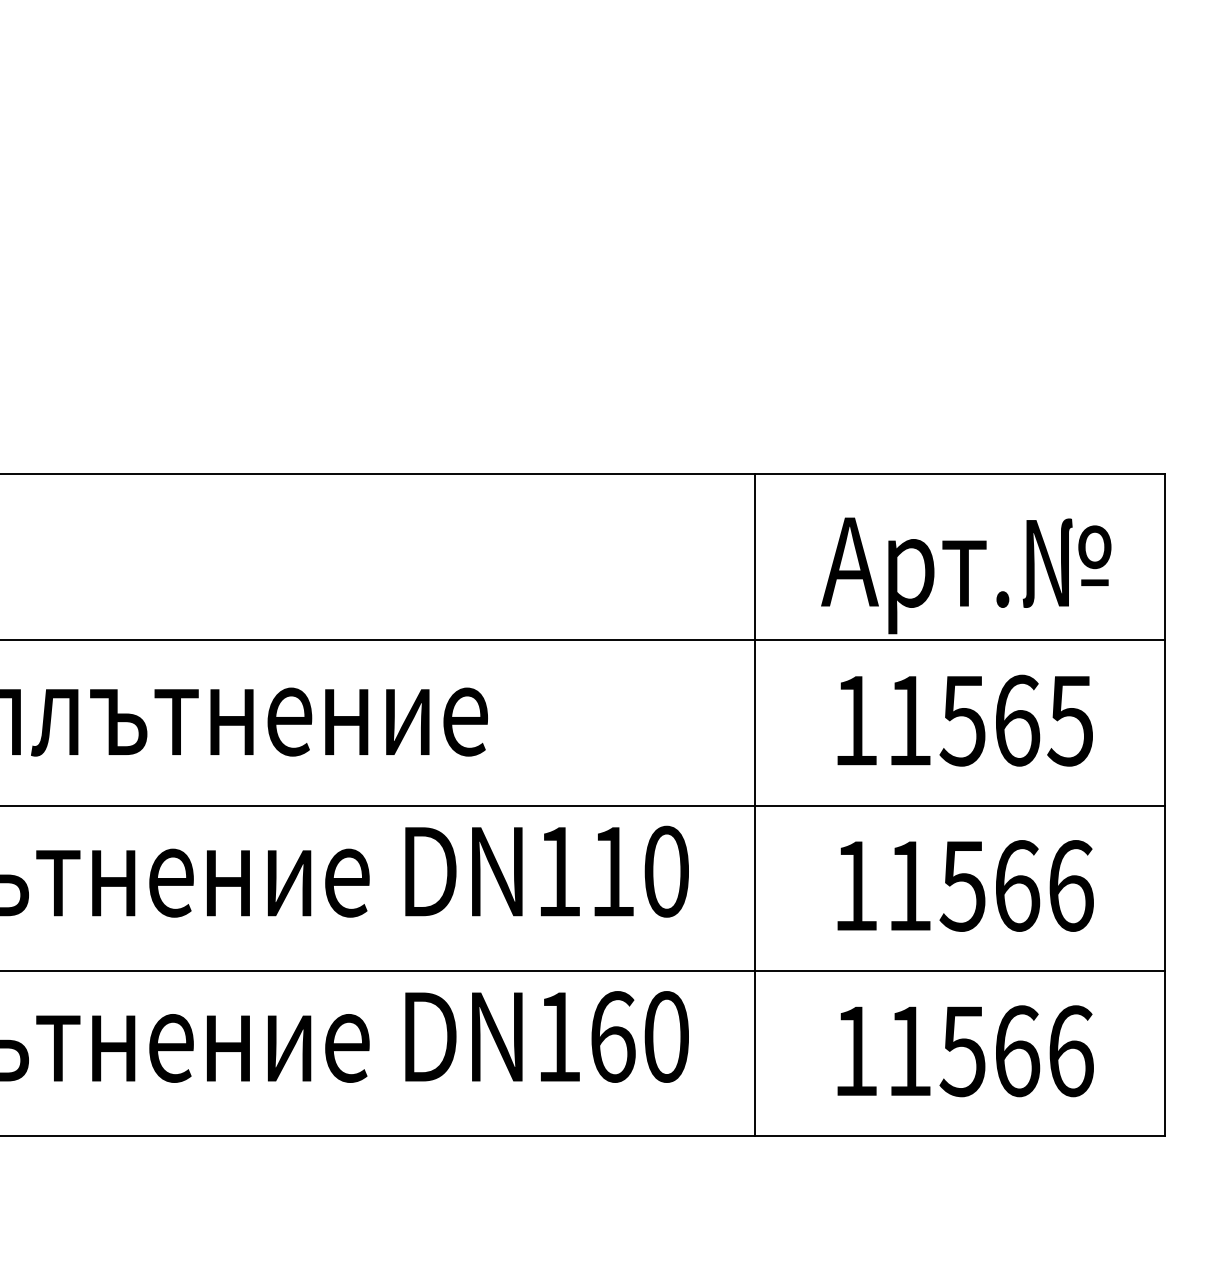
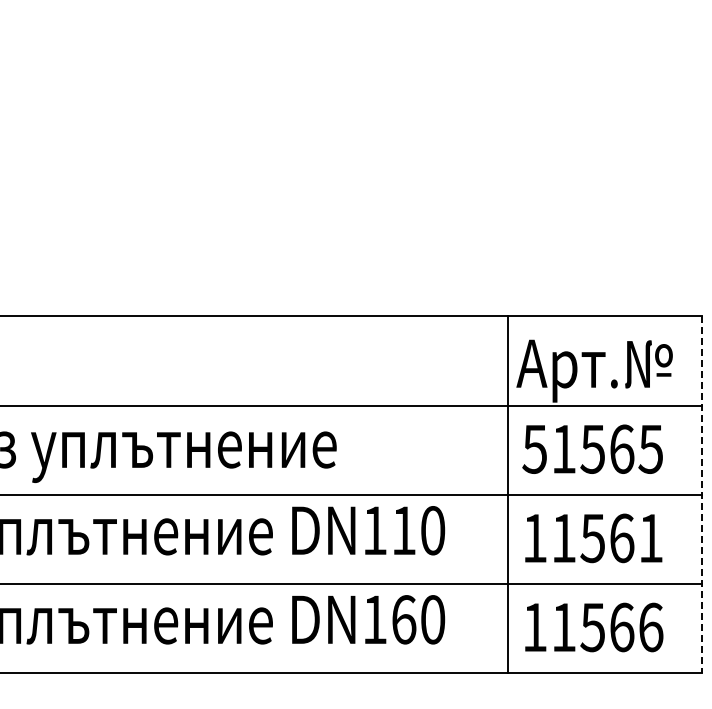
text: (854, 721) -> (534, 449), 11565 -> 51565
line: (754, 804) -> (508, 494), moved
line: (1164, 804) -> (701, 494), solid -> dashed
text: (1071, 886) -> (651, 538), 11566 -> 11561

